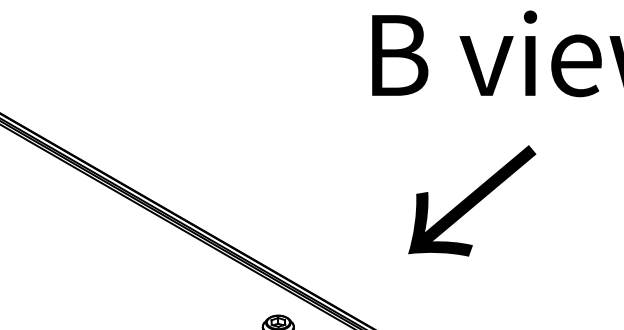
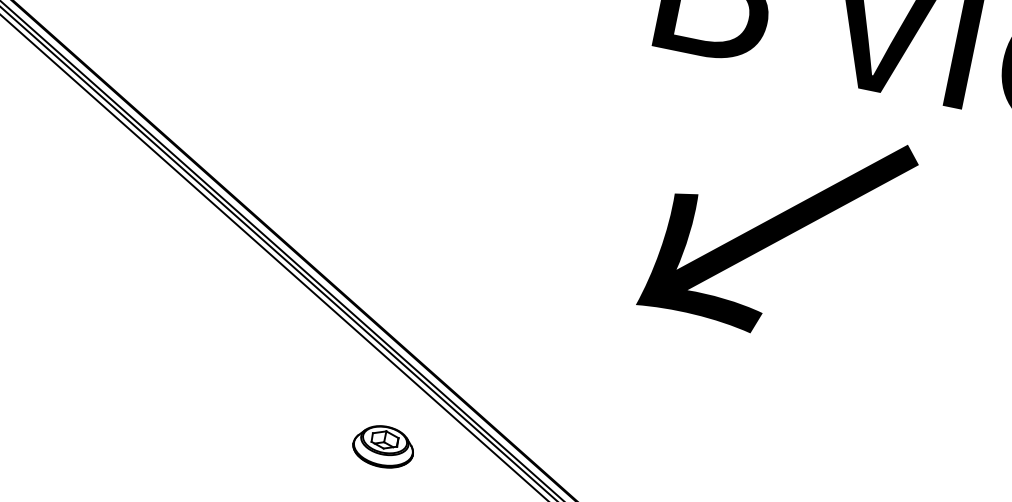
text: (472, 200) -> (779, 227), moved

